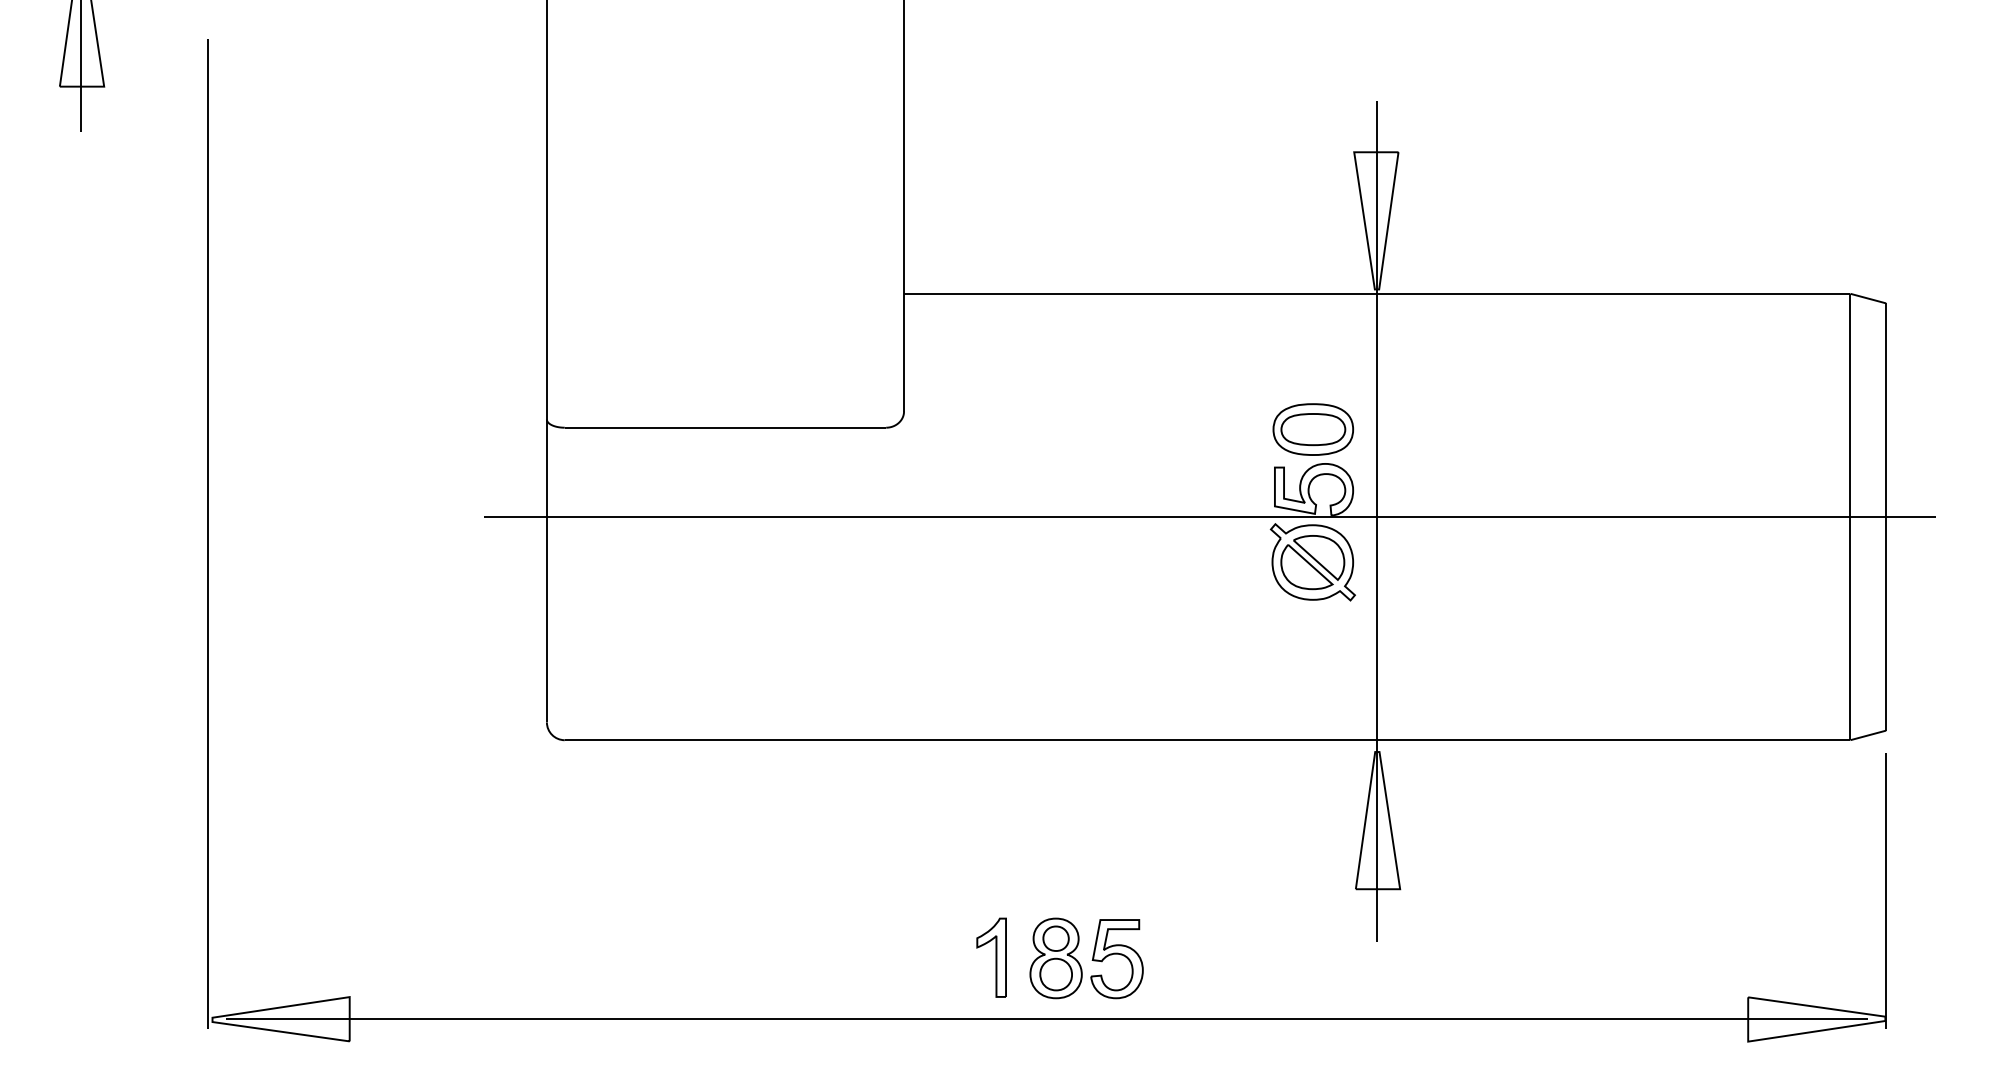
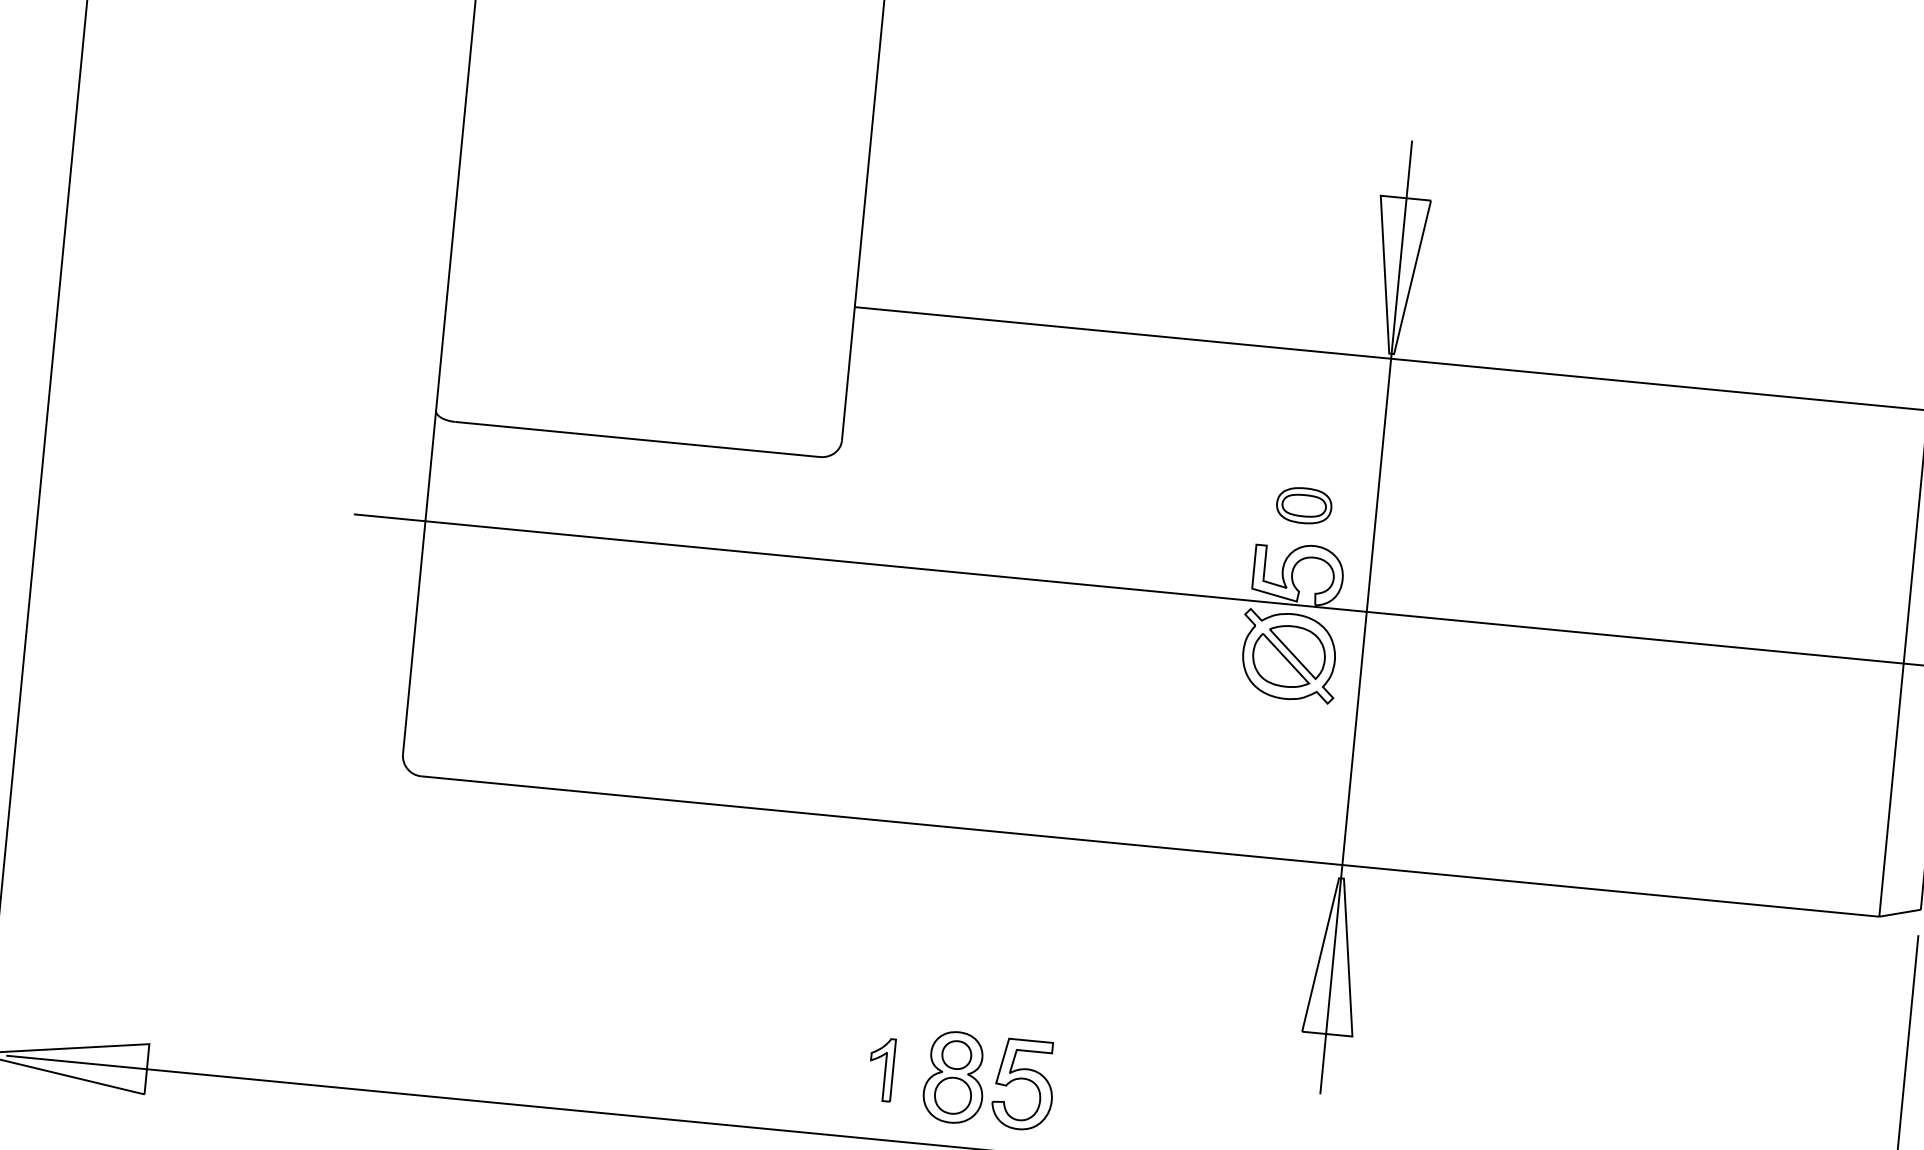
part: (1313, 429) -> (1304, 505), size x0.6
part: (991, 957) -> (881, 1069), size x0.7

